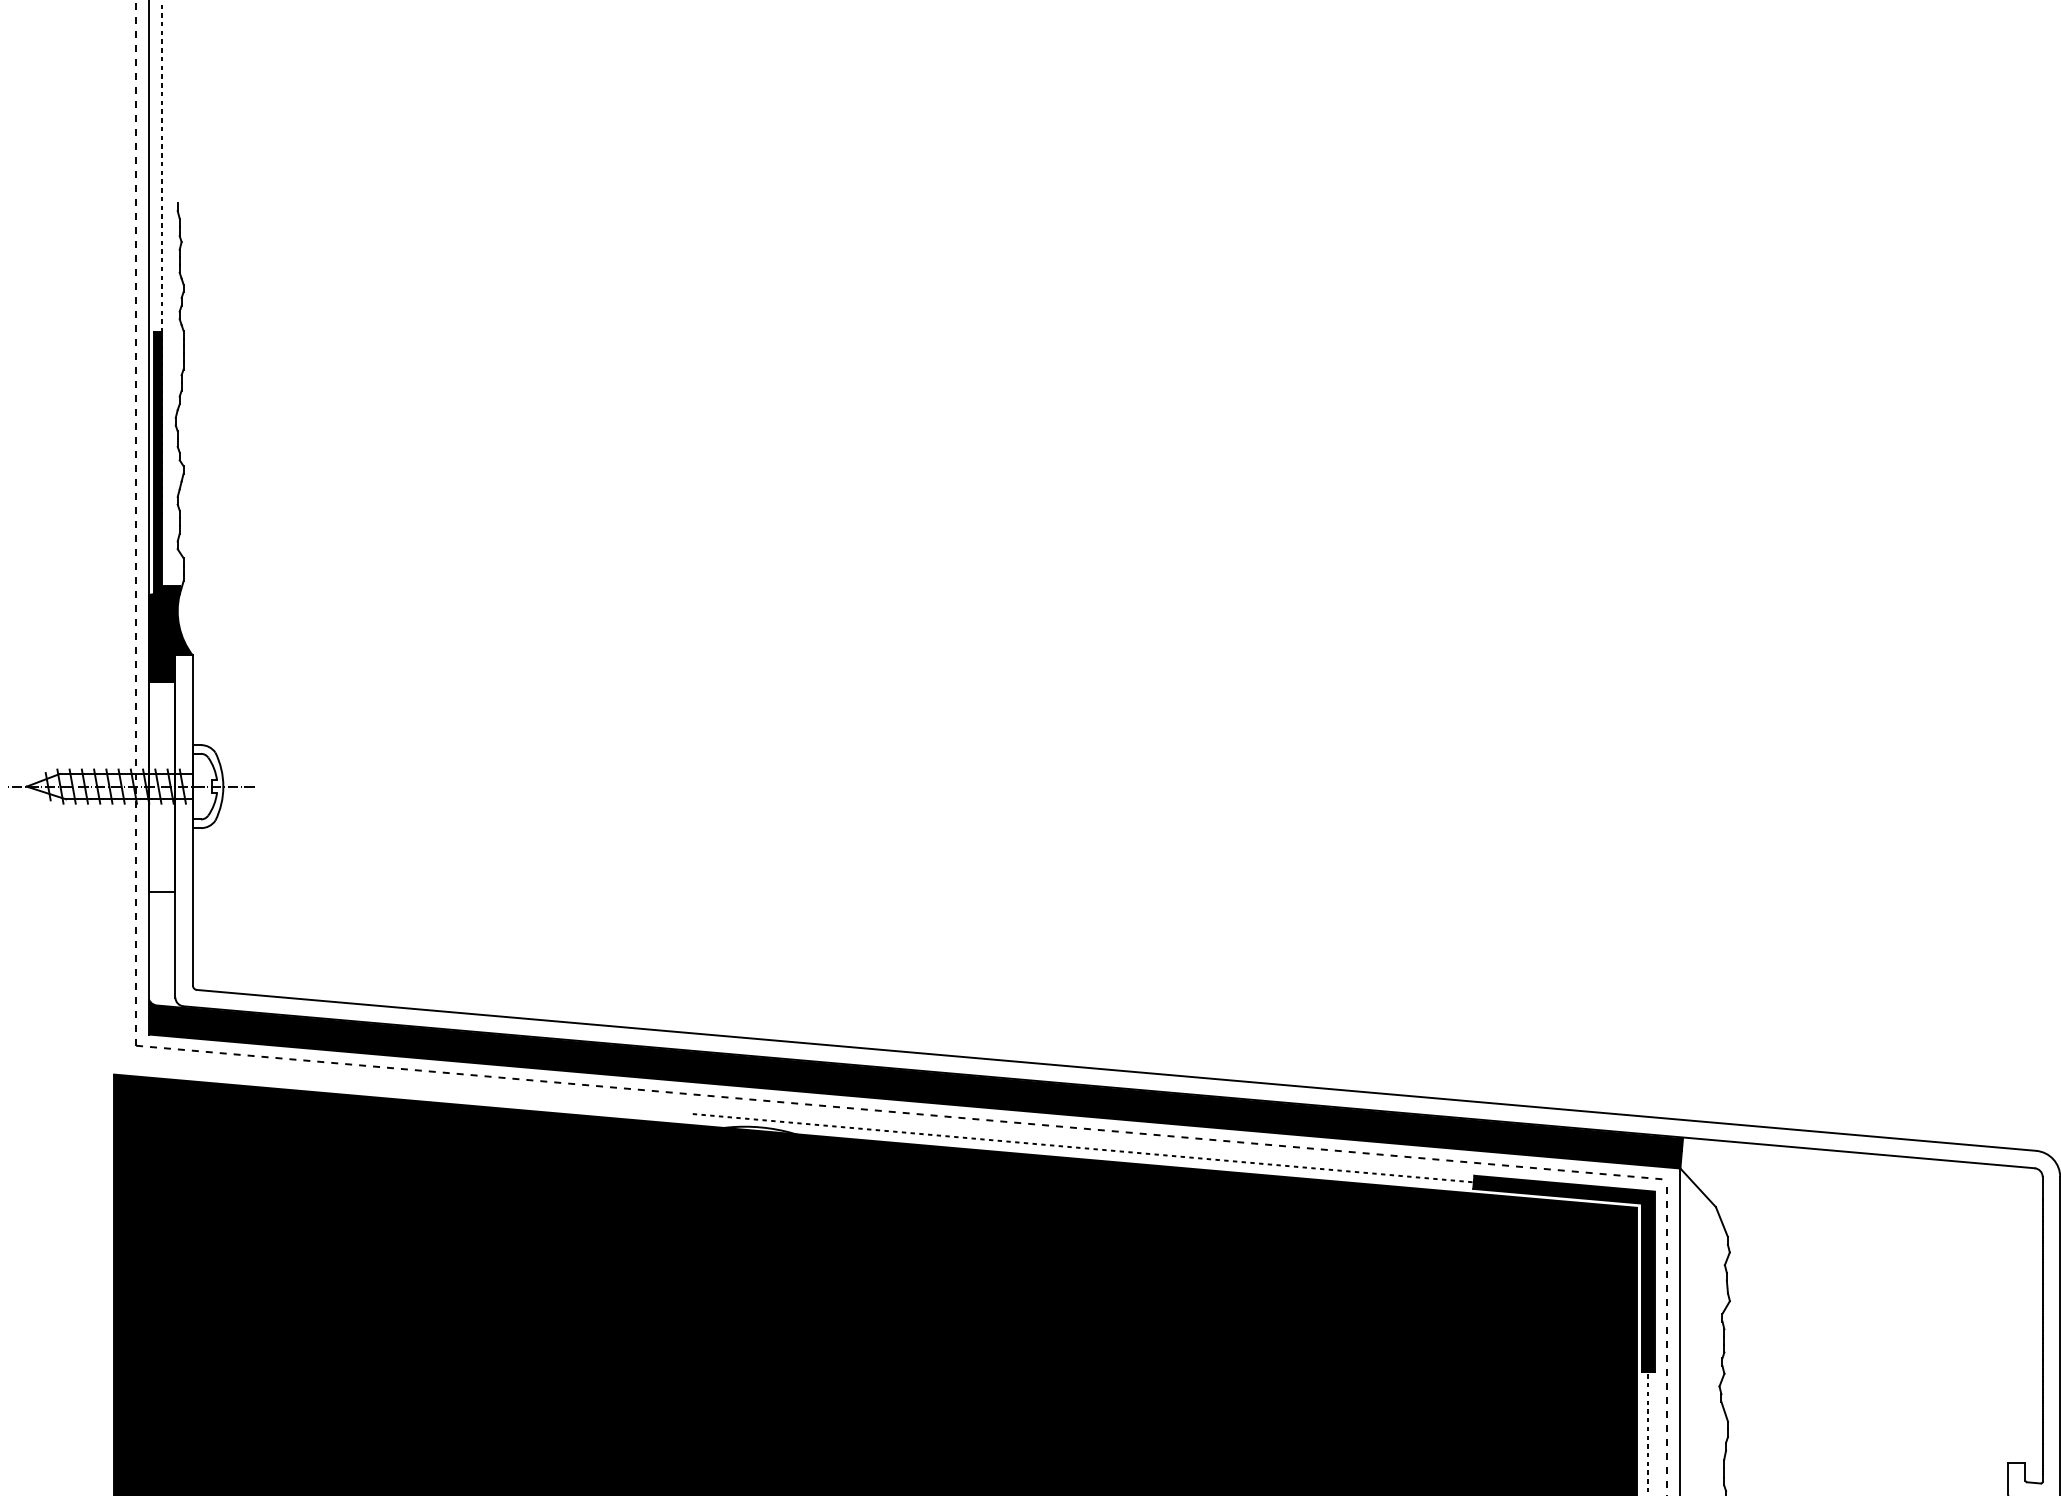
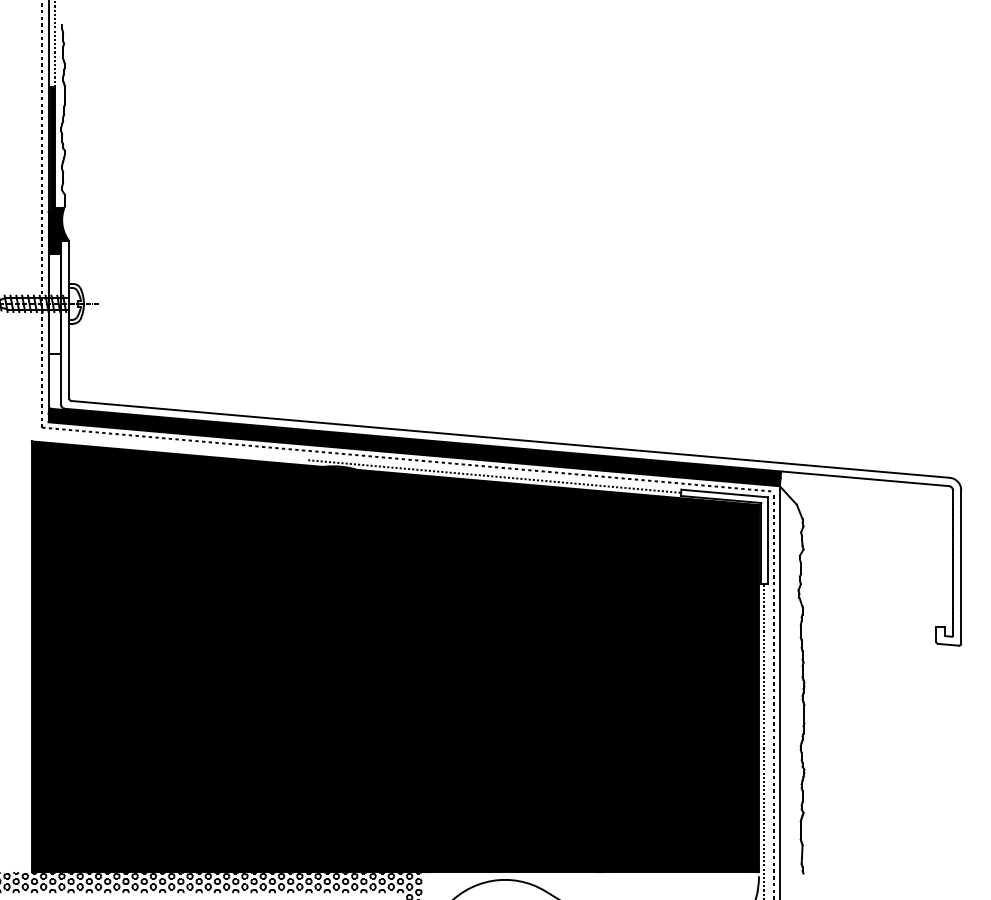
fill: (1562, 1273) -> (723, 536), removed

